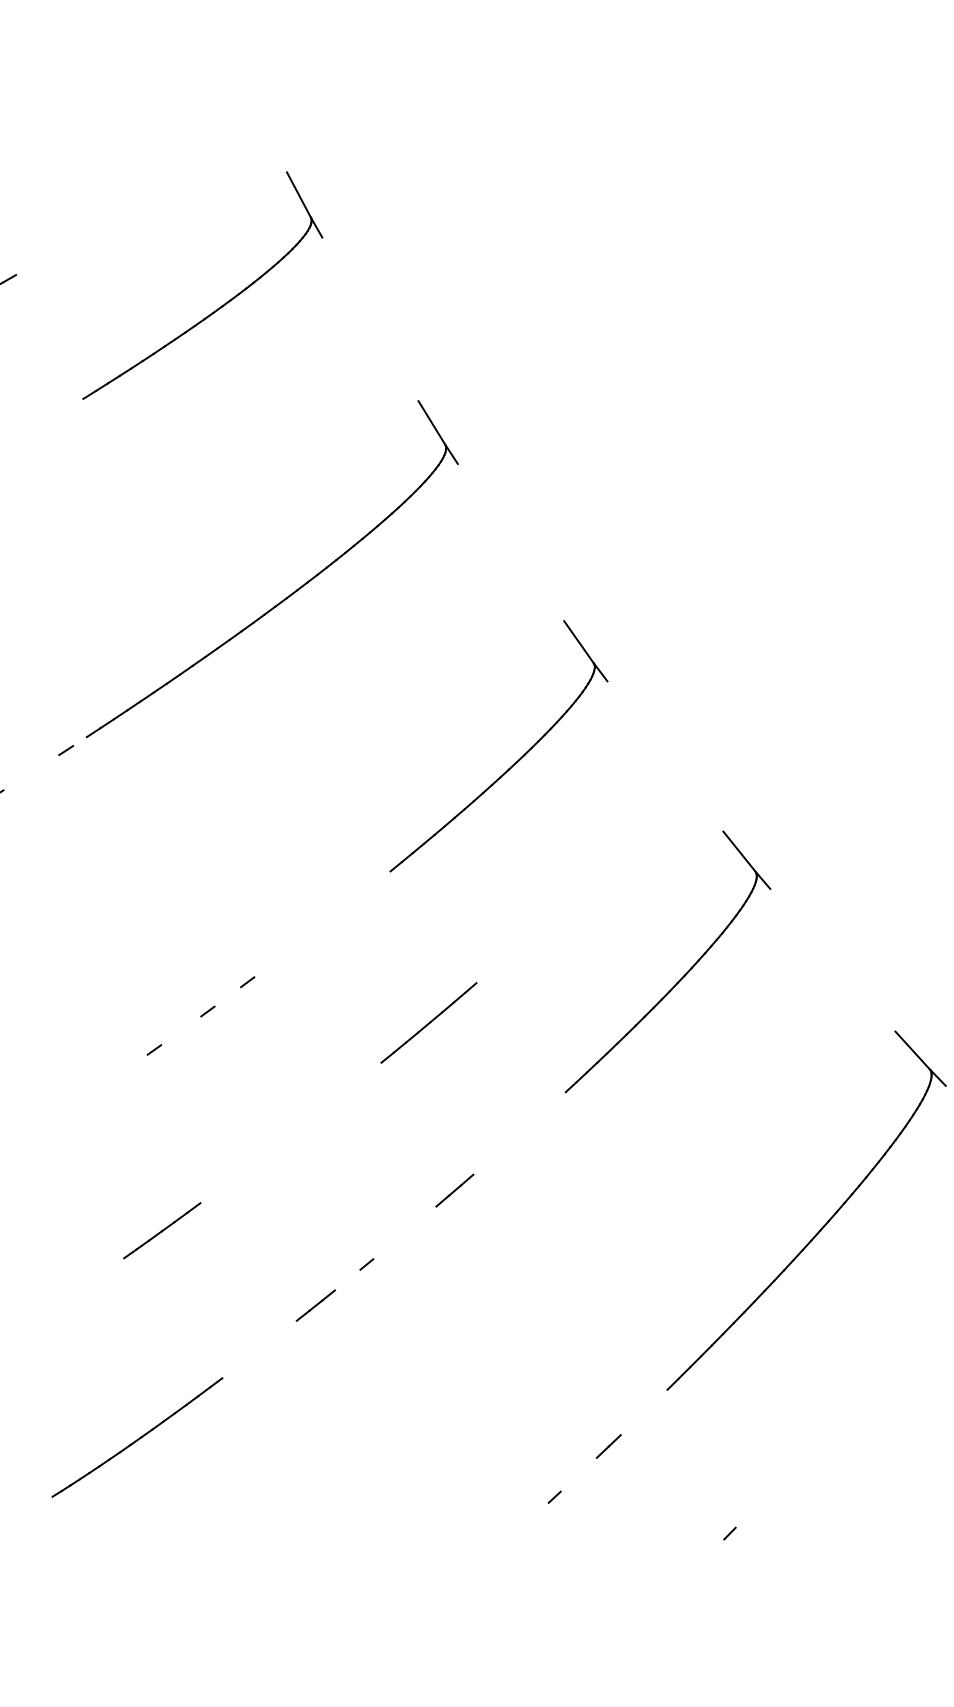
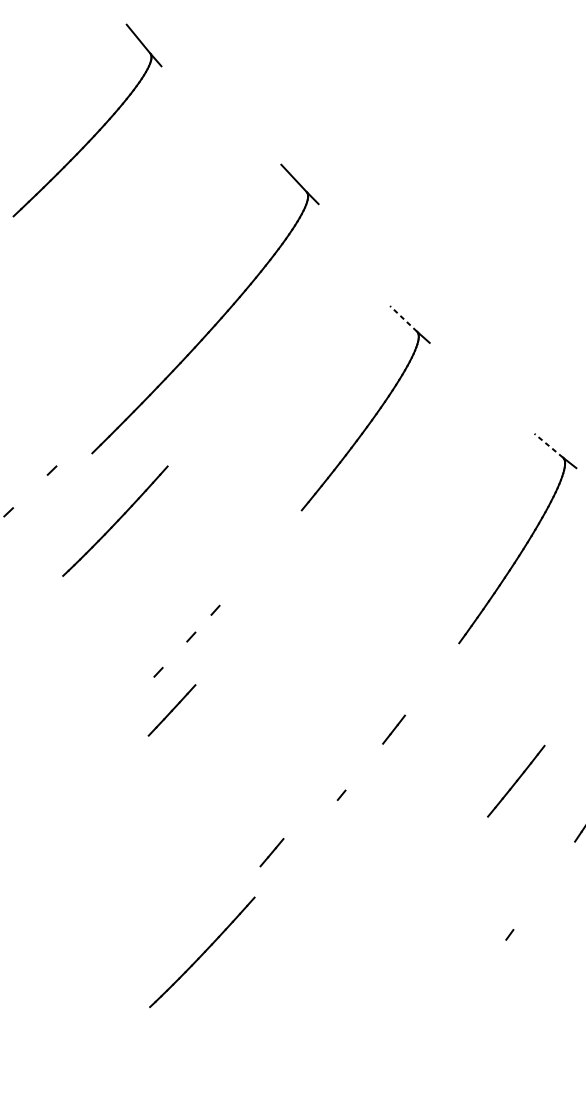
part: (288, 595) -> (216, 322), moved
line: (578, 641) -> (403, 318), solid -> dashed
part: (137, 835) -> (115, 521), added
line: (739, 851) -> (548, 445), solid -> dashed
line: (428, 1022) -> (515, 781), moved
line: (162, 1230) -> (172, 710), moved
line: (315, 1305) -> (271, 852), moved
line: (608, 1446) -> (541, 890), removed

